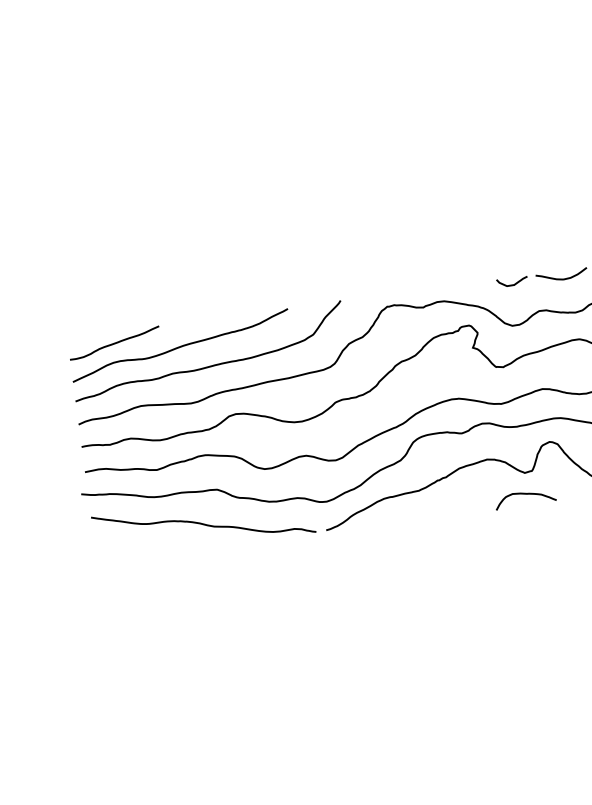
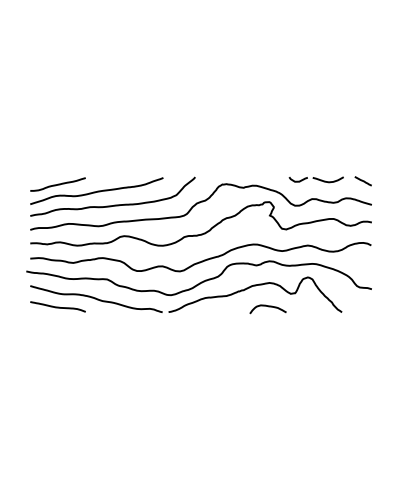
curve: (525, 495) -> (268, 307), moved
curve: (140, 545) -> (57, 306), added

